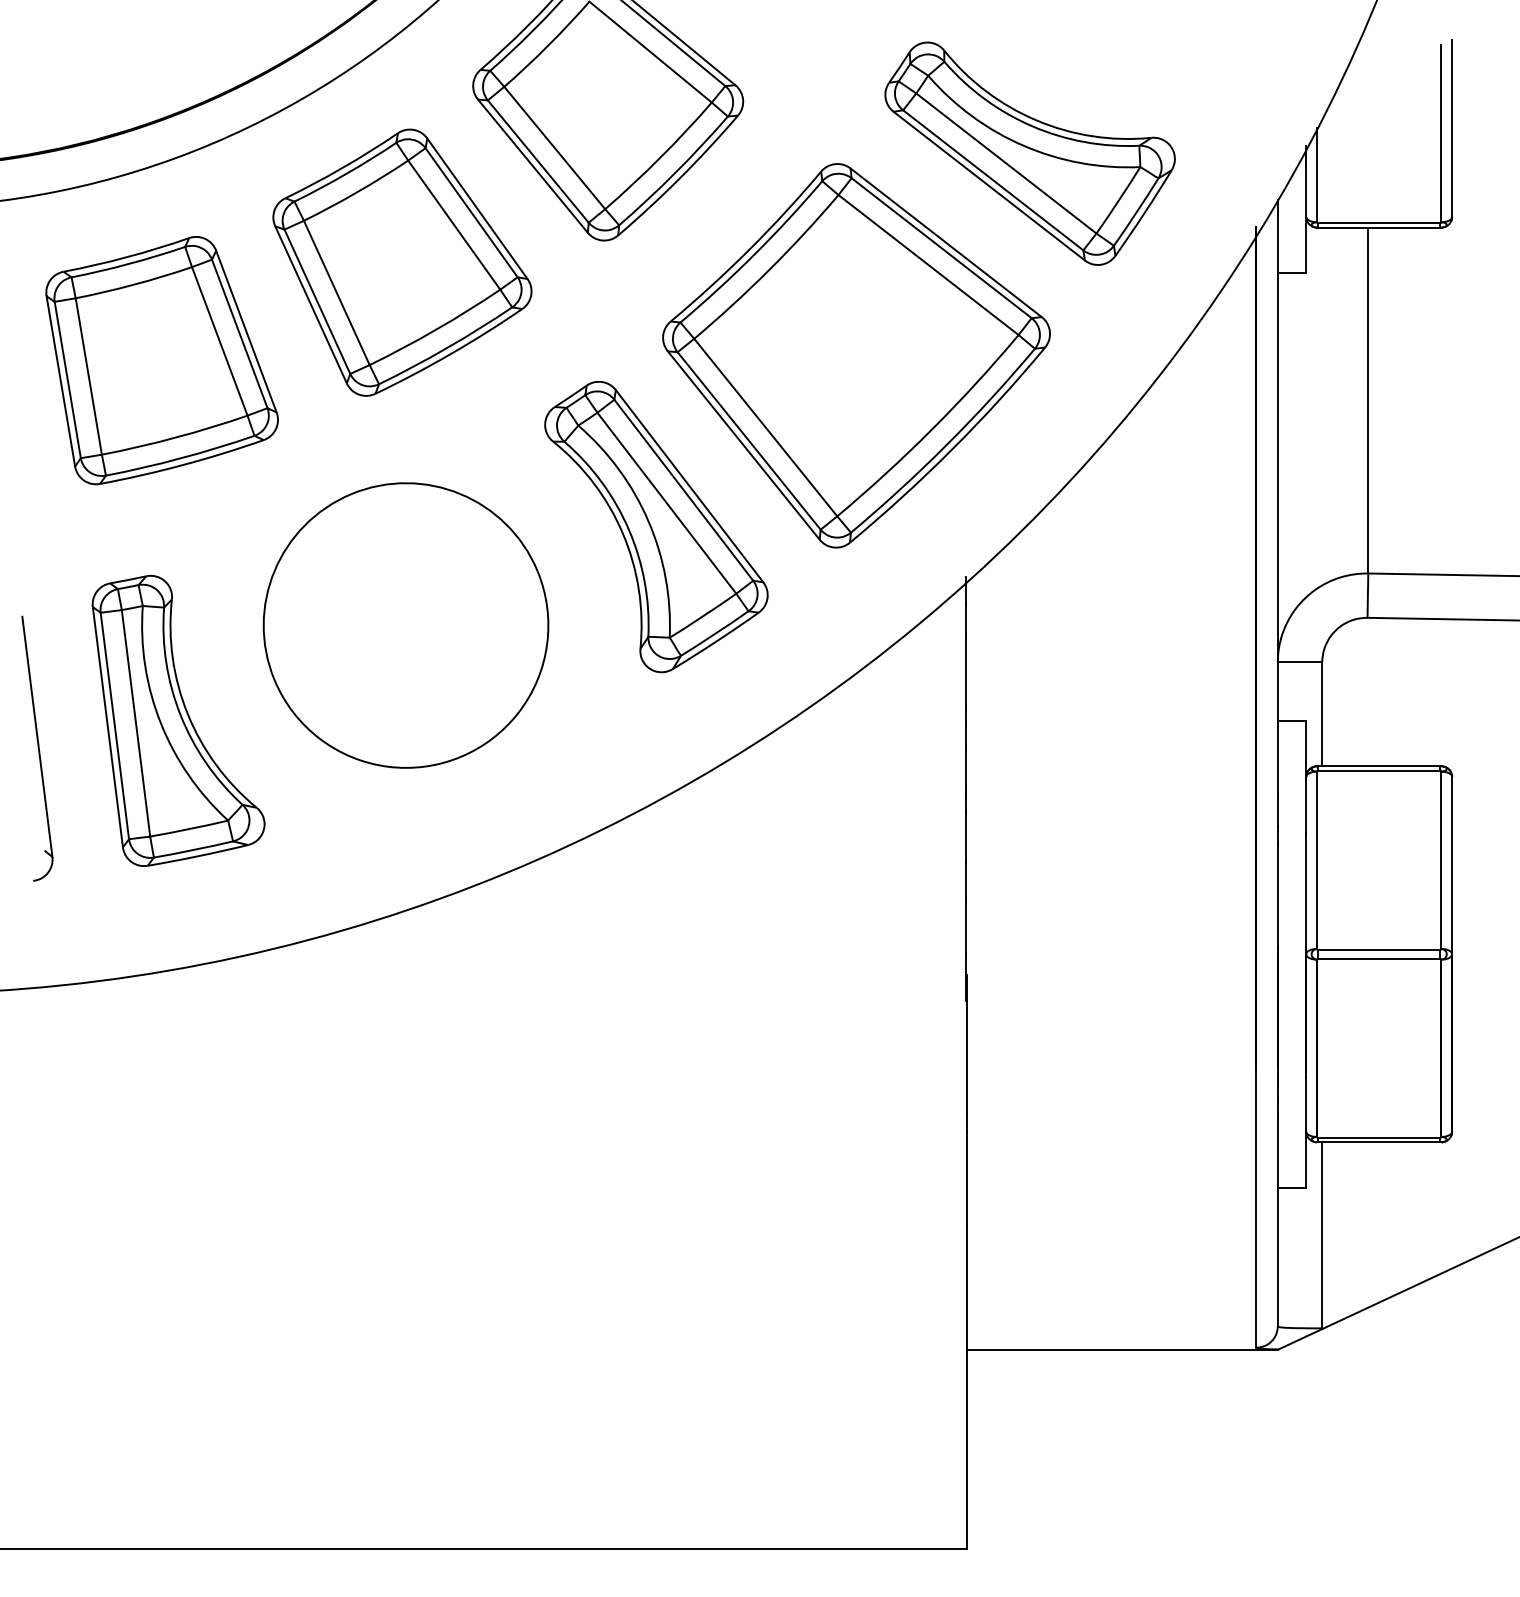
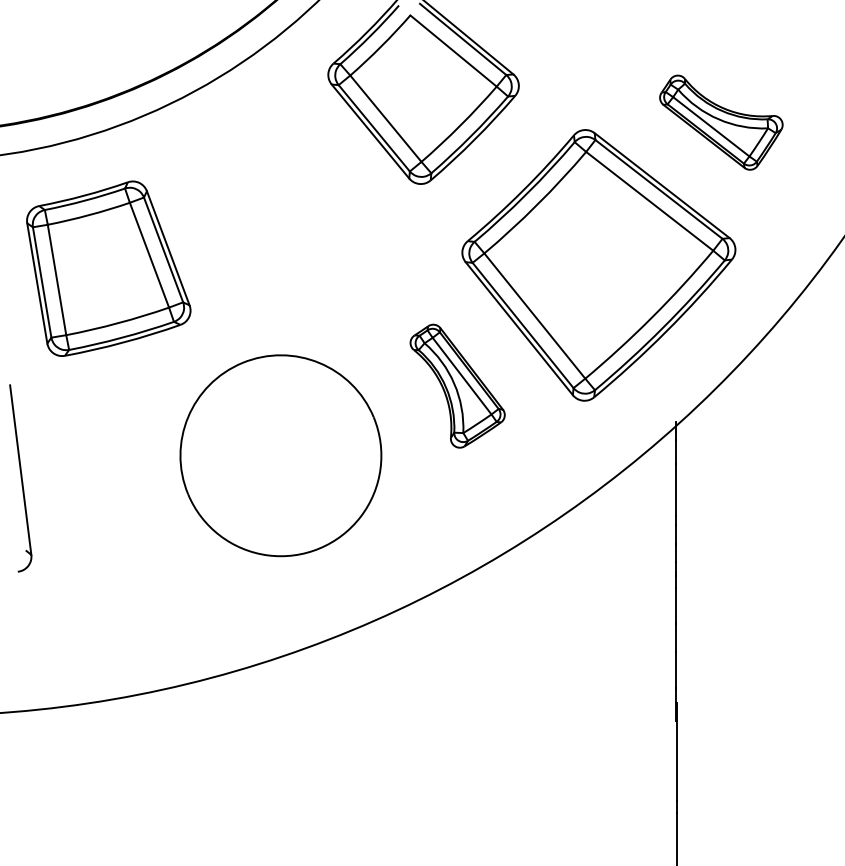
part: (1029, 153) -> (720, 122), size x0.6
part: (402, 262) -> (278, 199), removed
part: (656, 526) -> (457, 385), size x0.6
part: (178, 720) -> (120, 522), removed
part: (37, 748) -> (20, 478), moved

